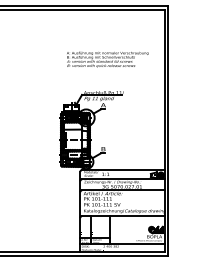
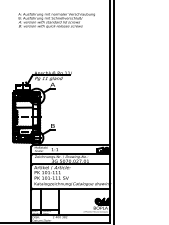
text: (107, 59) -> (56, 20), moved

